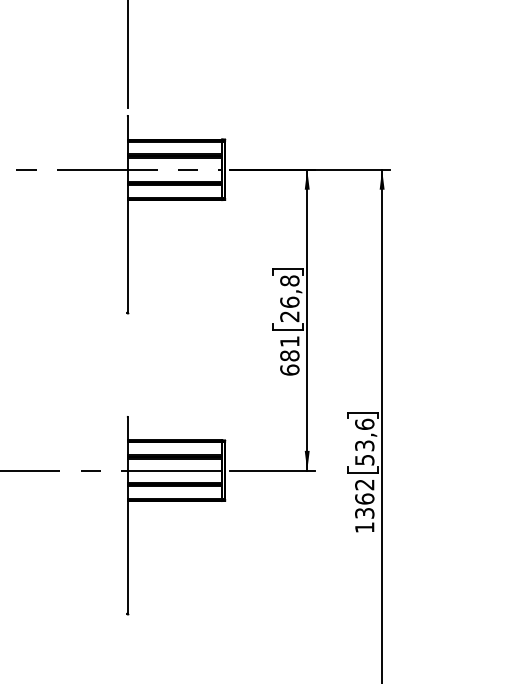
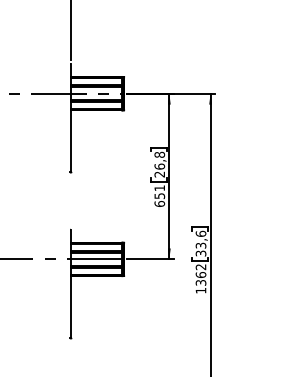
text: (289, 356) -> (159, 196), 681 -> 651
text: (363, 460) -> (200, 253), 53,6 -> 33,6

